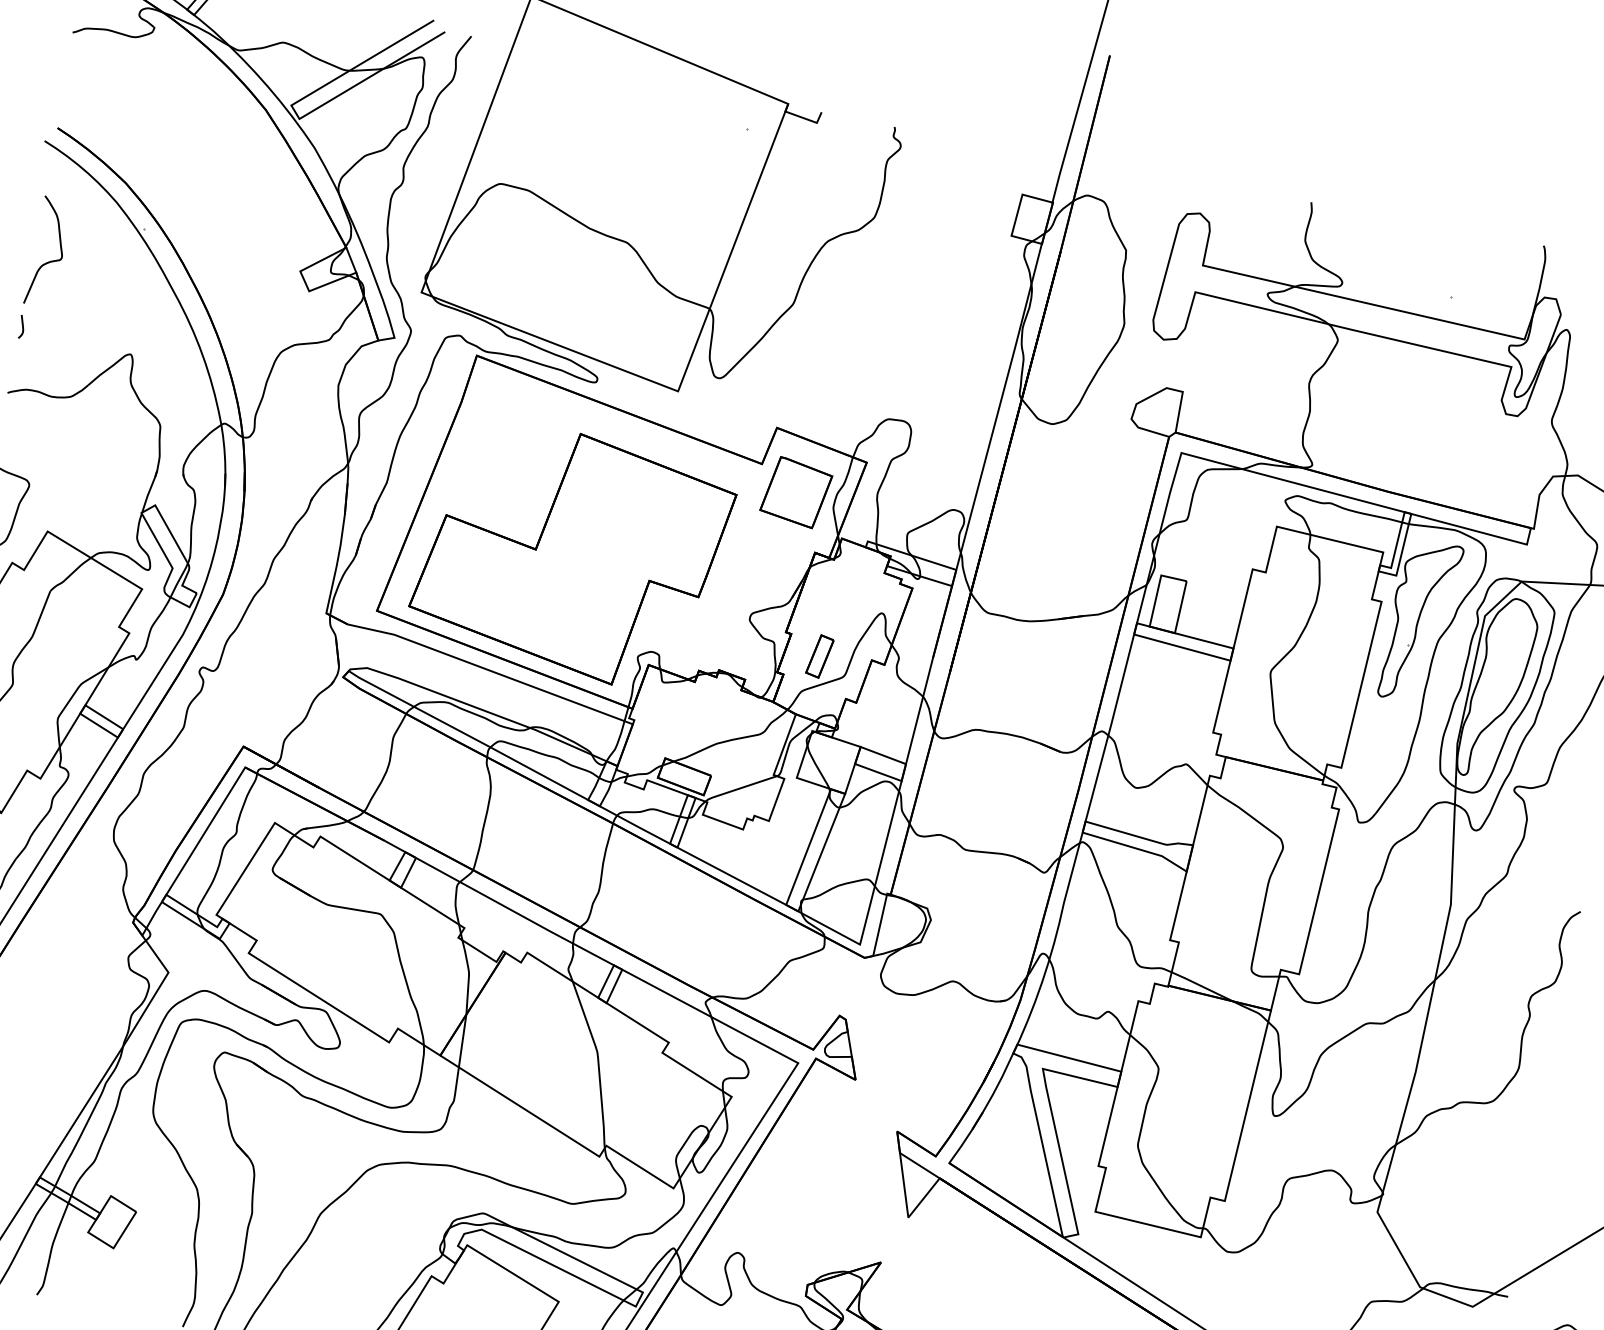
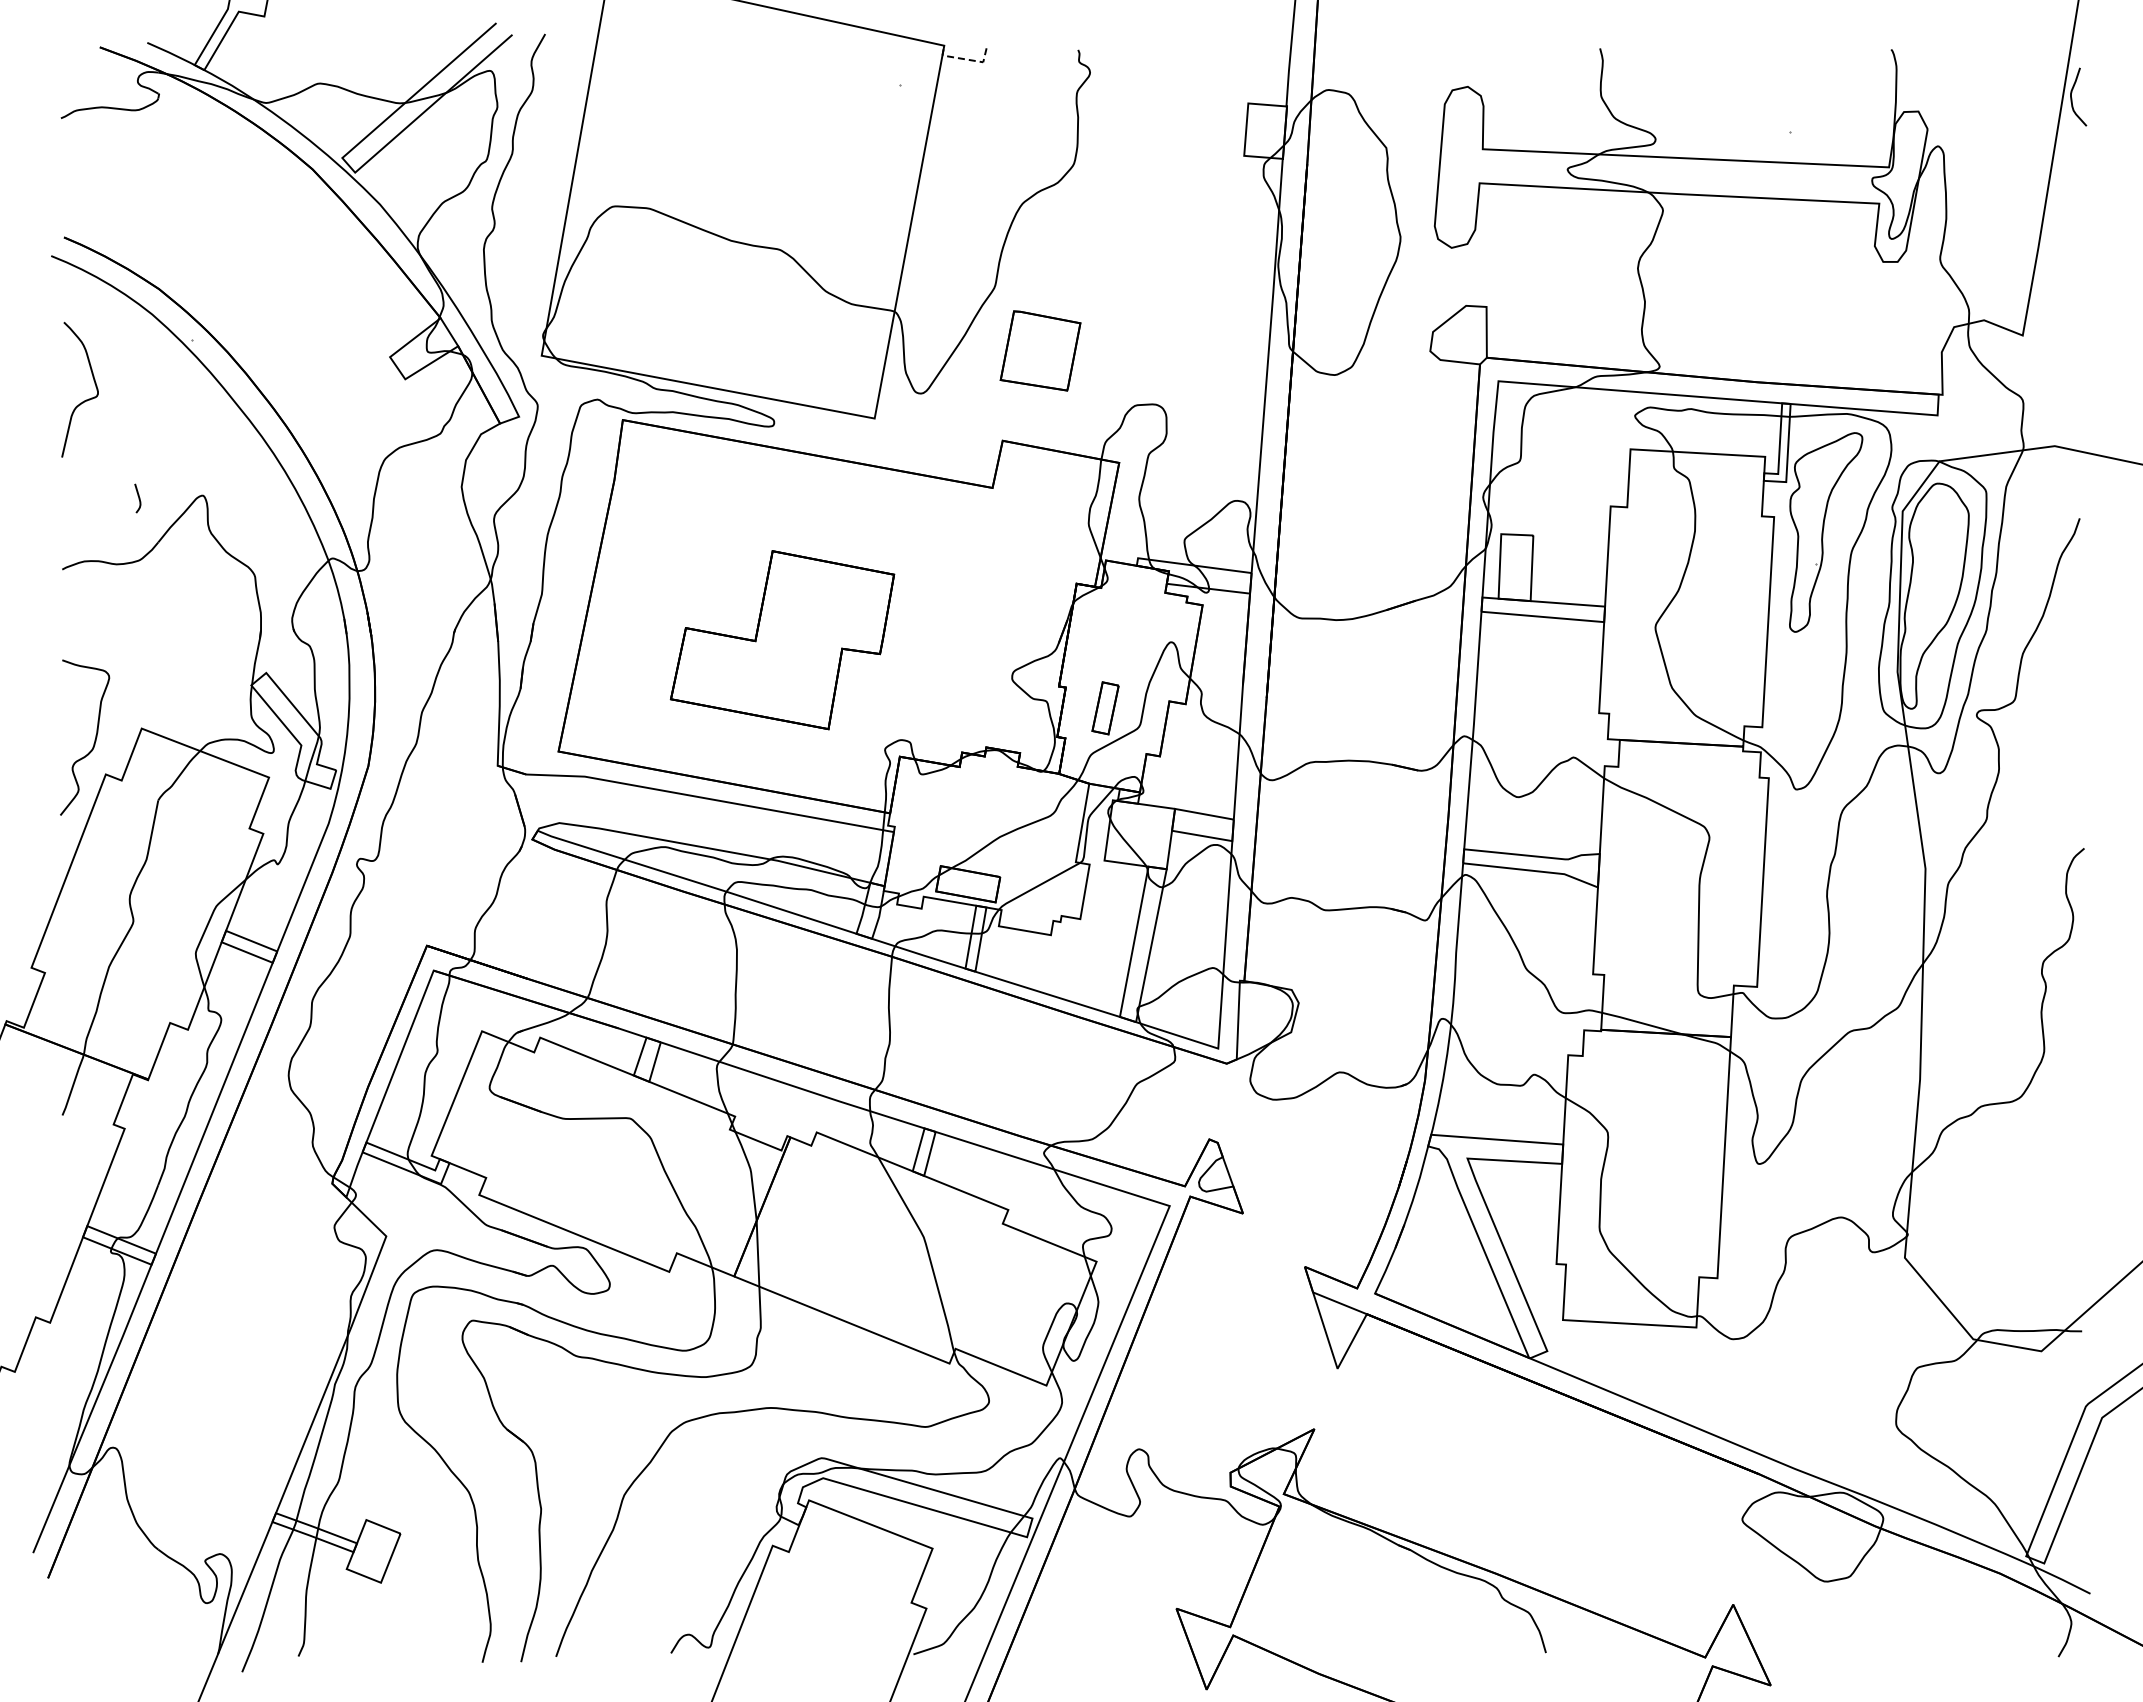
line: (802, 117) -> (964, 59), solid -> dashed
curve: (22, 327) -> (138, 498), moved
part: (796, 492) -> (1040, 350), moved
part: (572, 554) -> (782, 639), size x0.6

